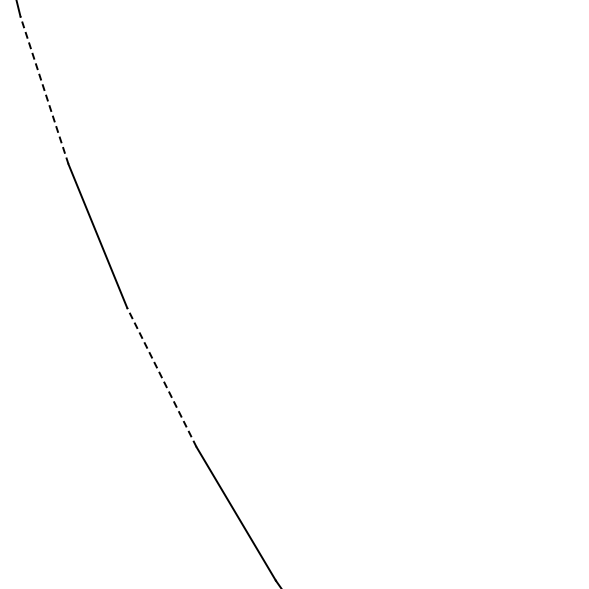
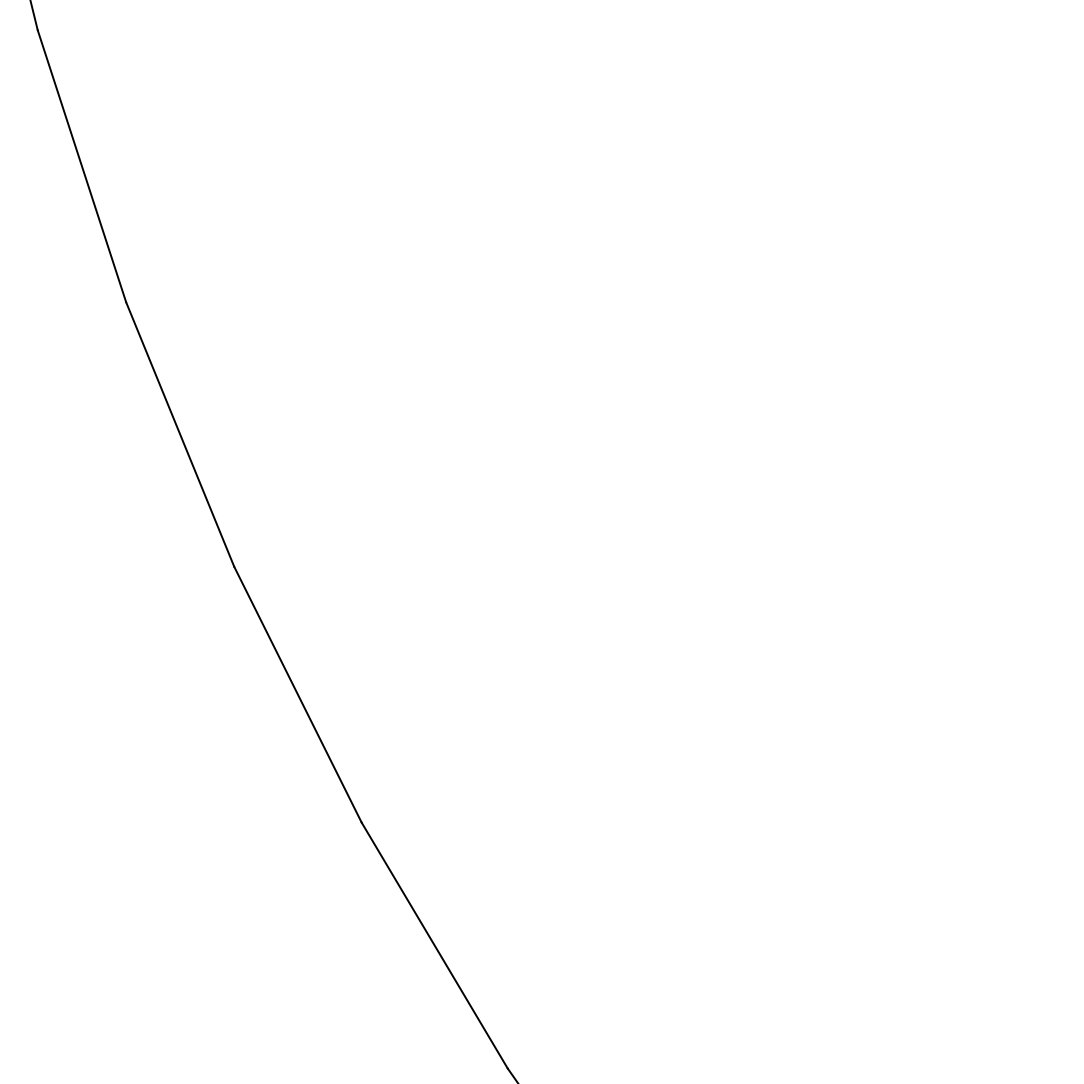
line: (44, 90) -> (82, 166), dashed -> solid
line: (161, 377) -> (297, 694), dashed -> solid

